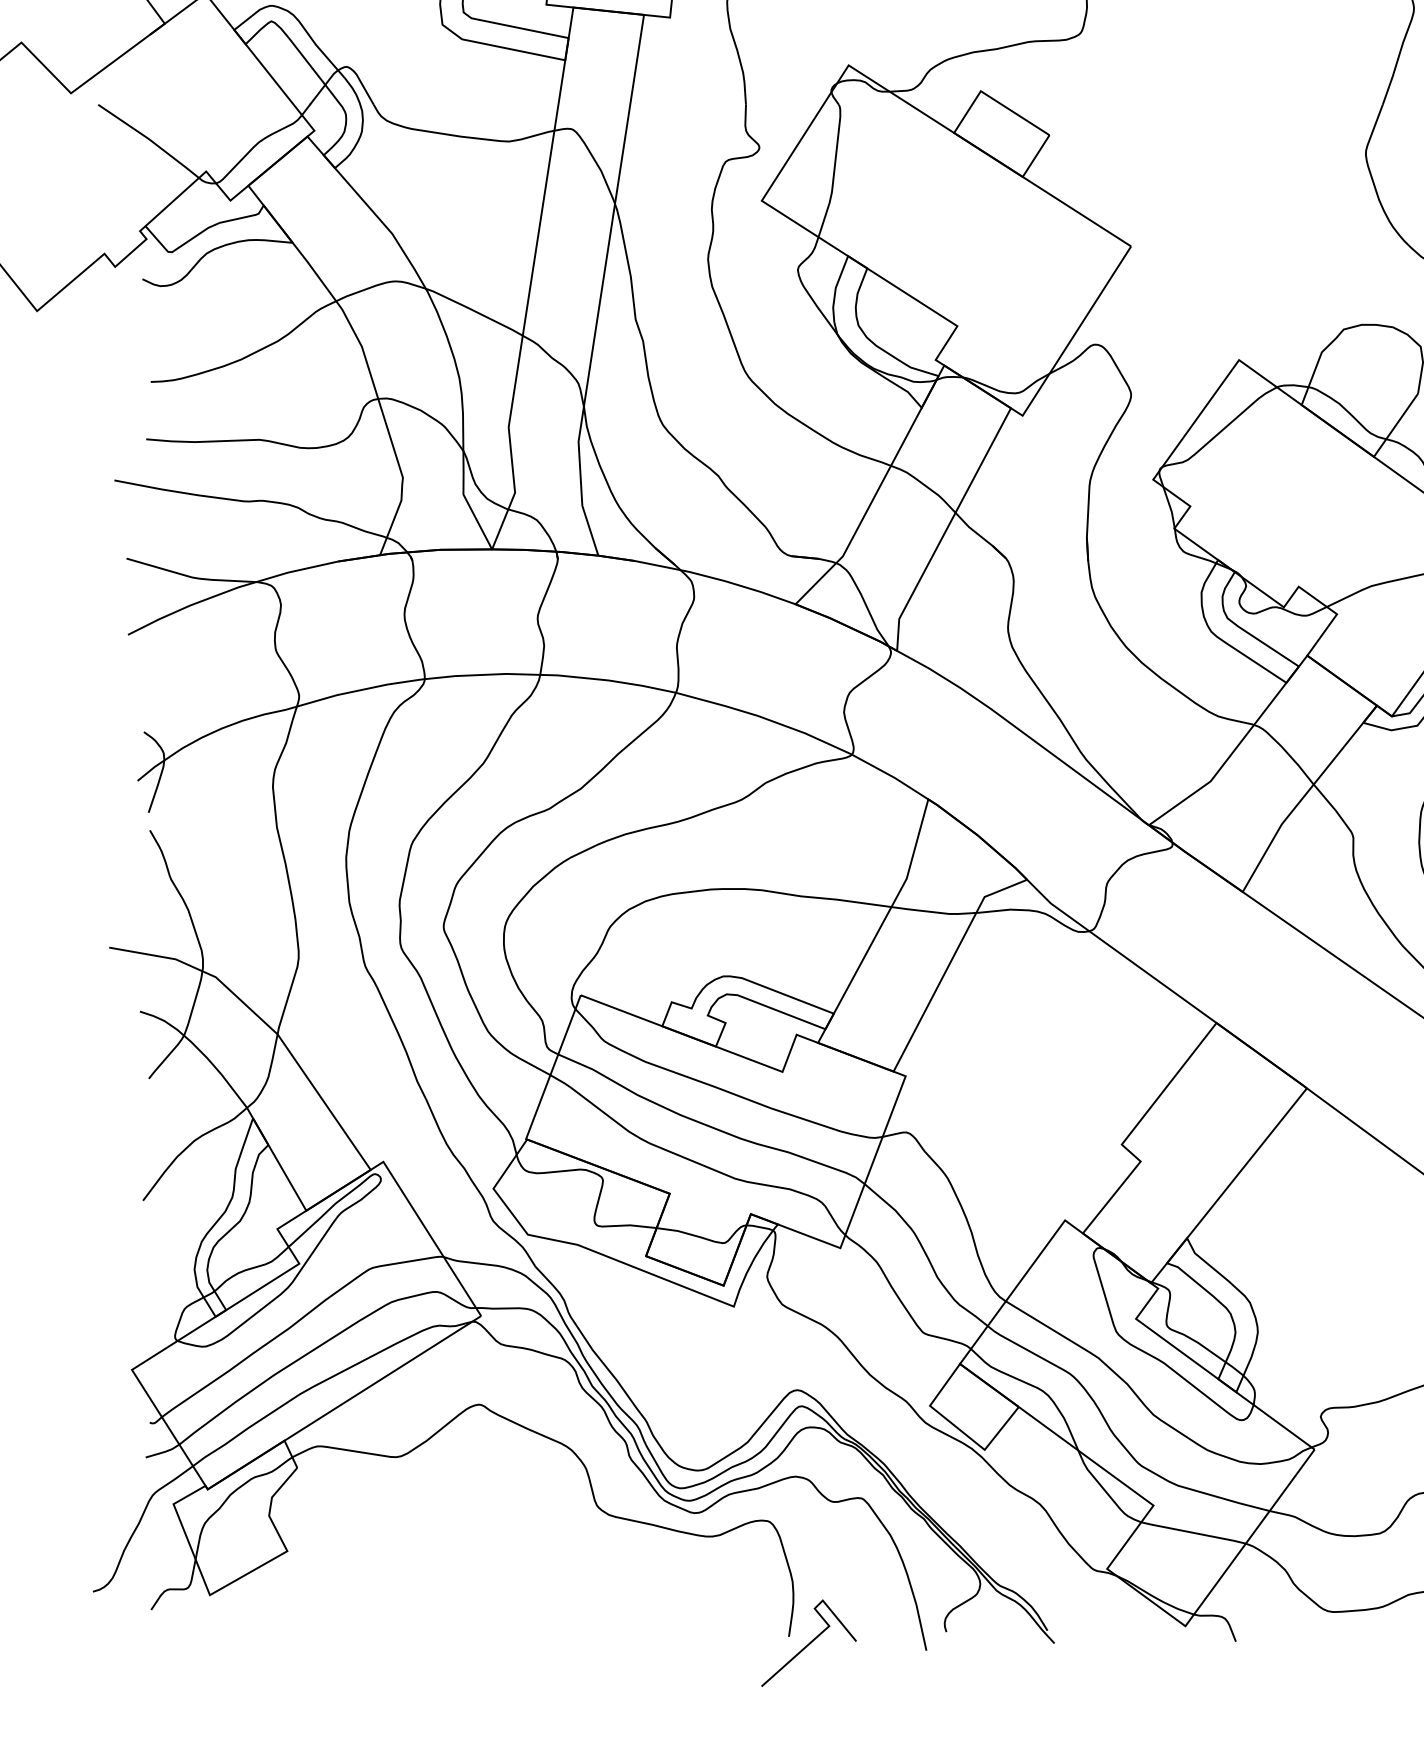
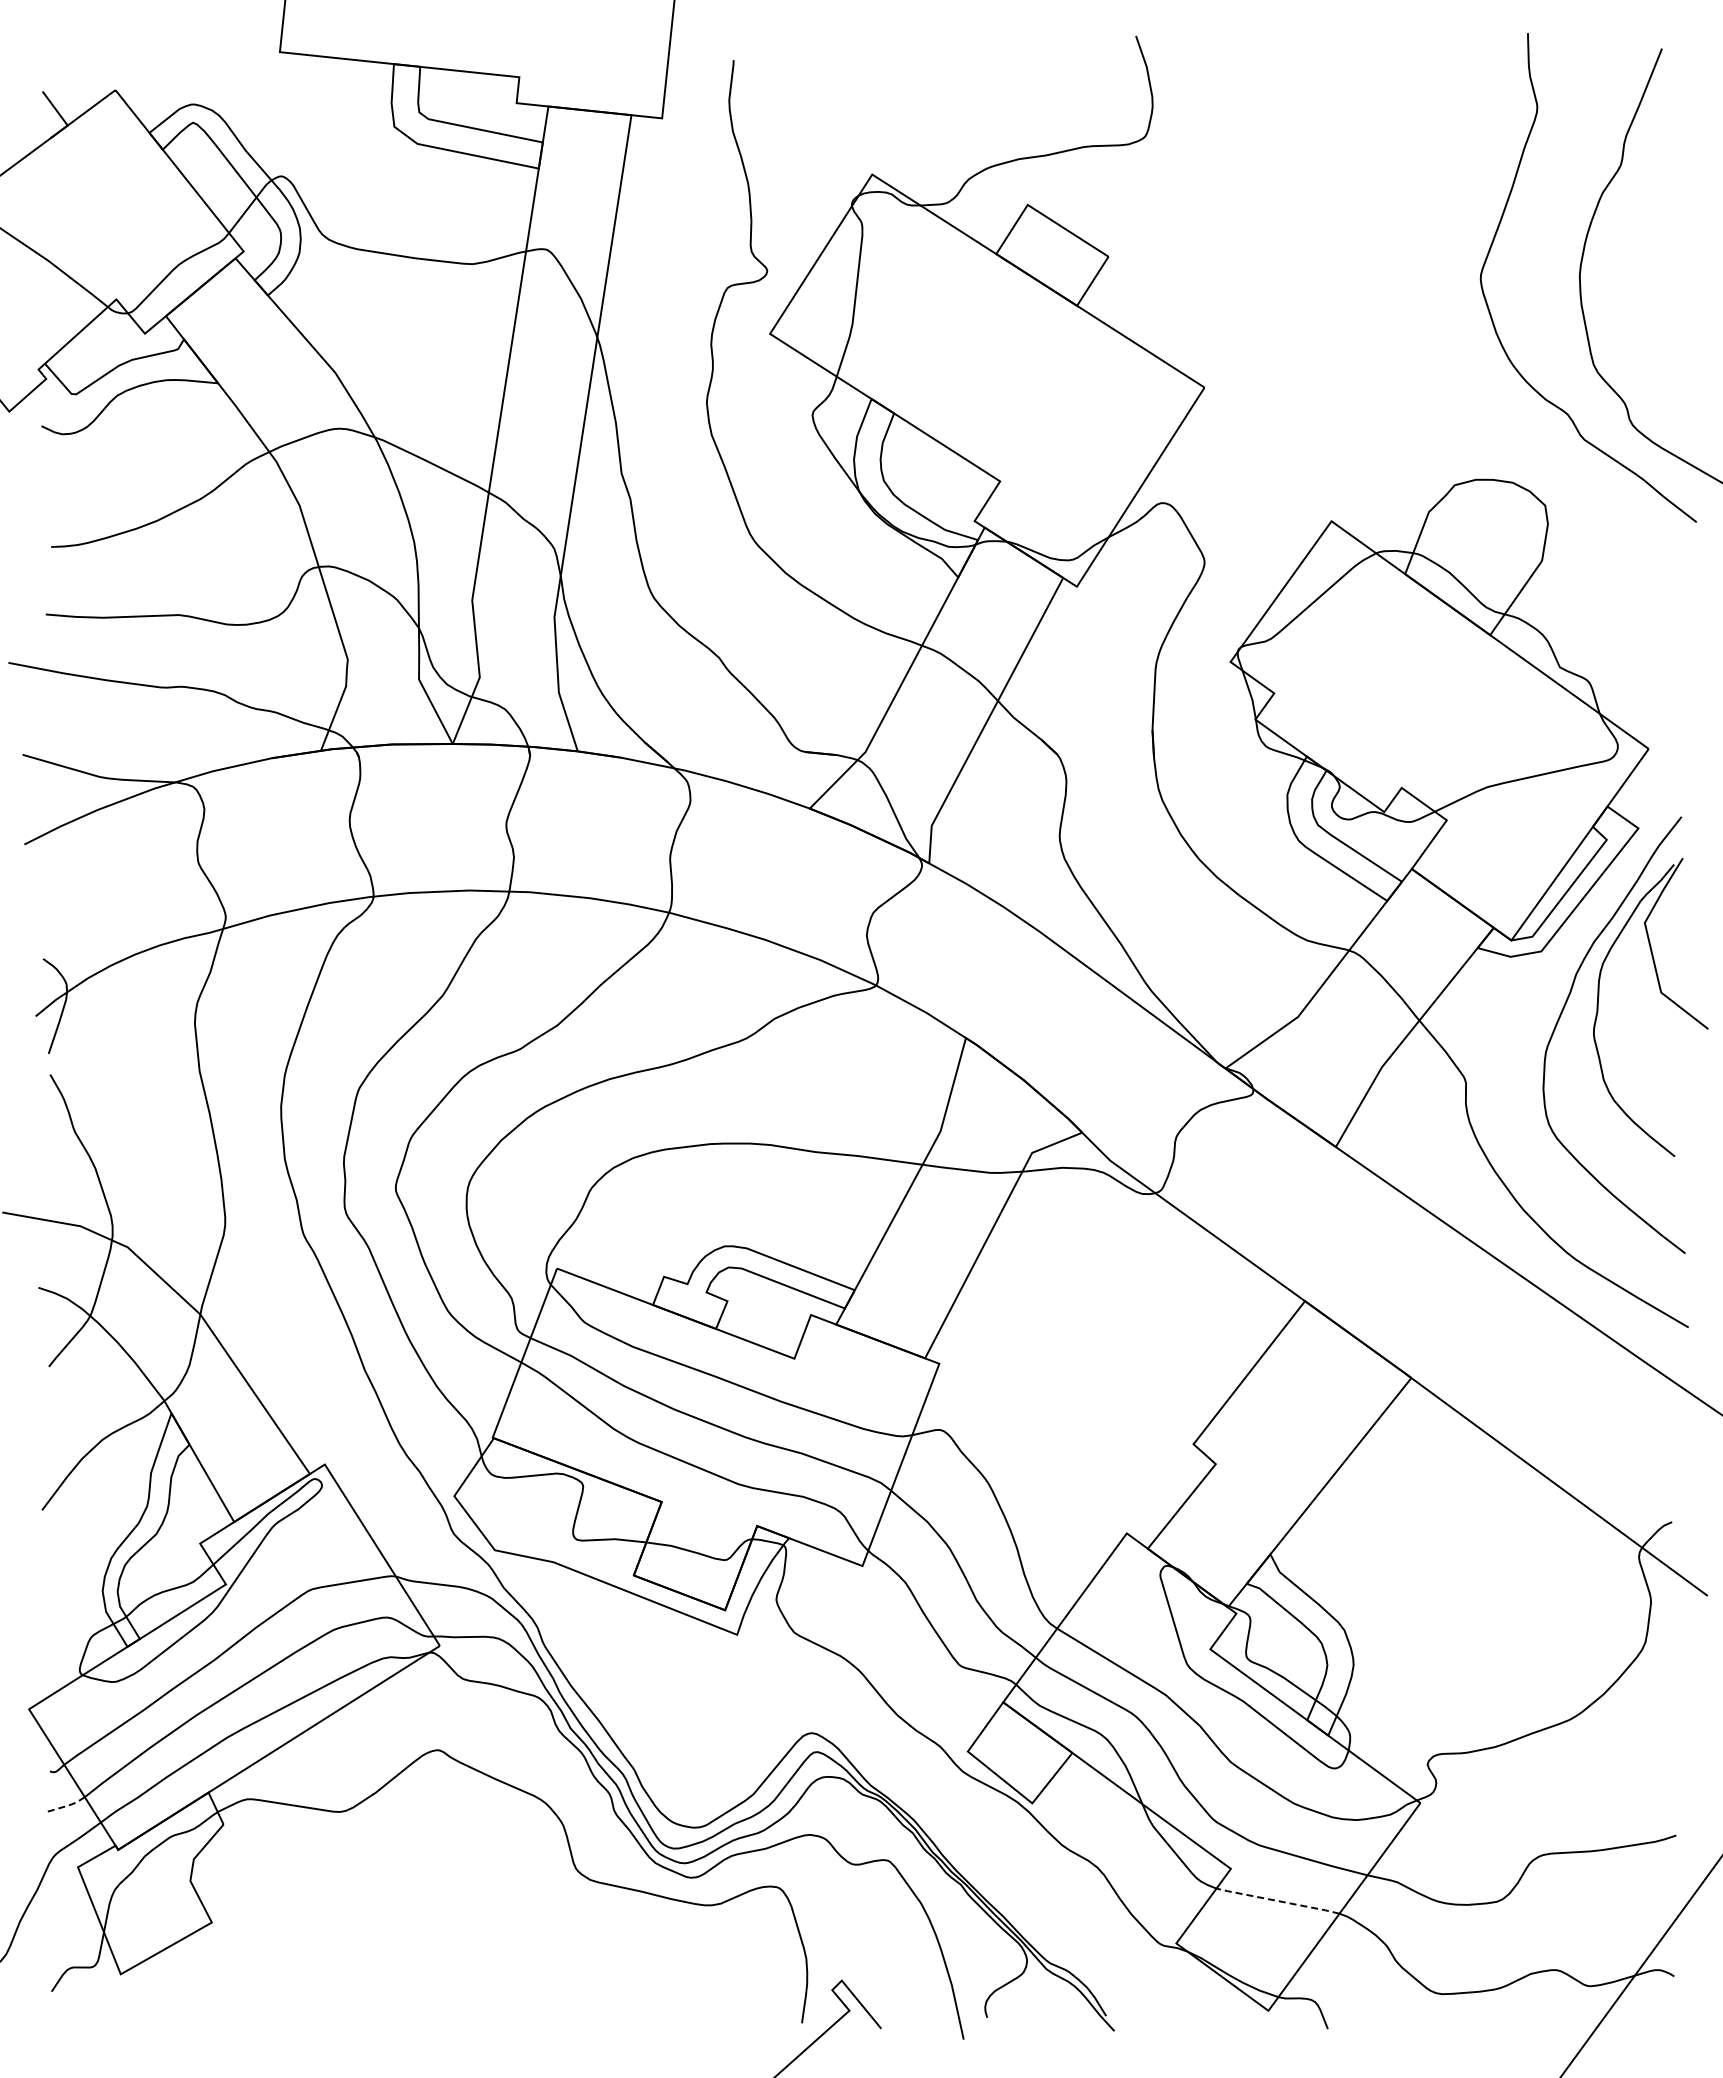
line: (163, 1452) -> (66, 1806), solid -> dashed
line: (1193, 1533) -> (1278, 1901), solid -> dashed

